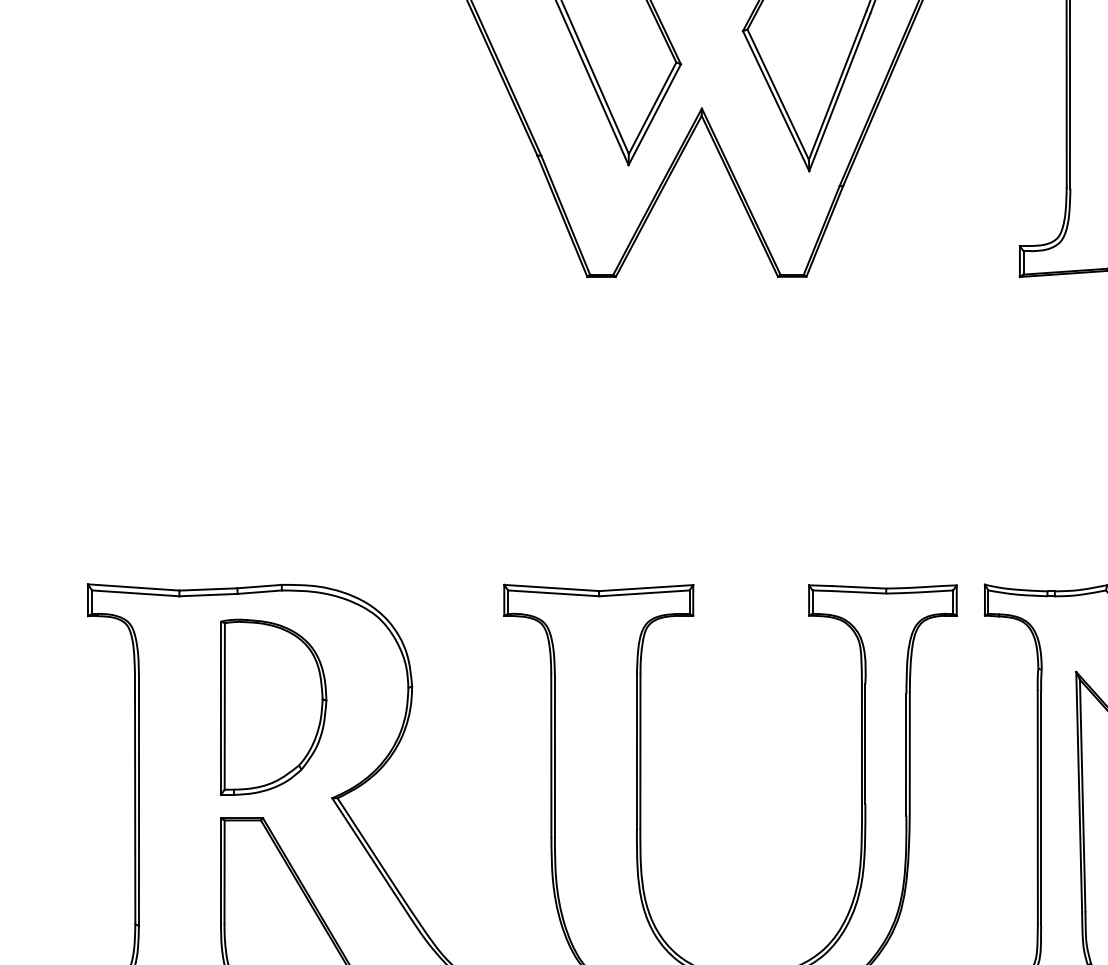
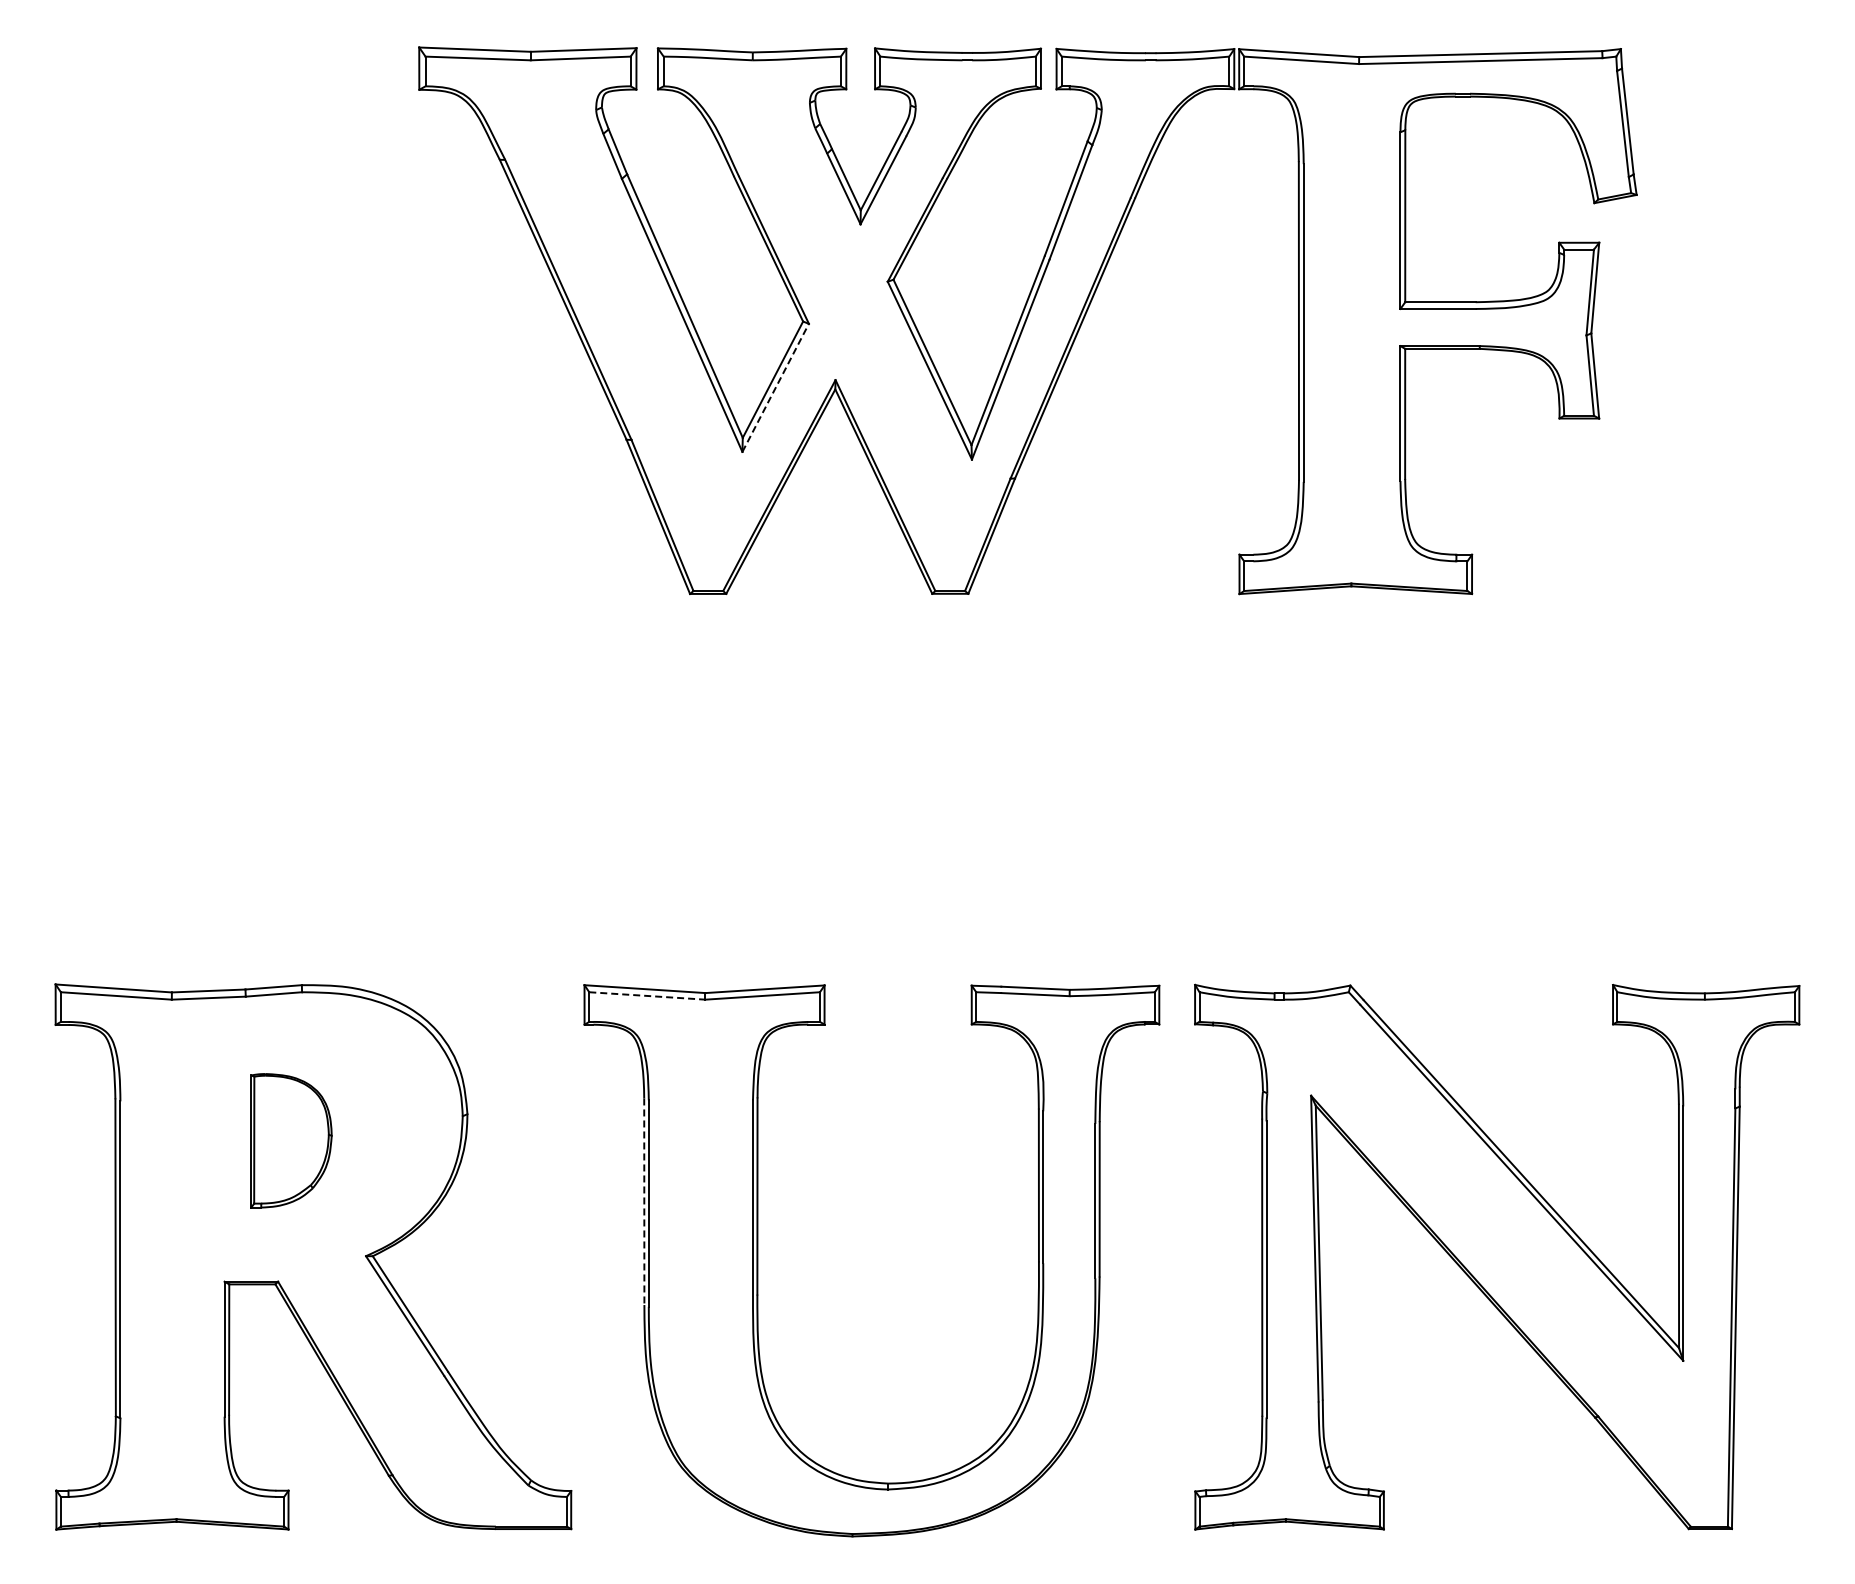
line: (654, 114) -> (775, 387), solid -> dashed
line: (553, 593) -> (647, 995), solid -> dashed
part: (273, 707) -> (291, 1140), size x0.6
line: (551, 755) -> (644, 1202), solid -> dashed

